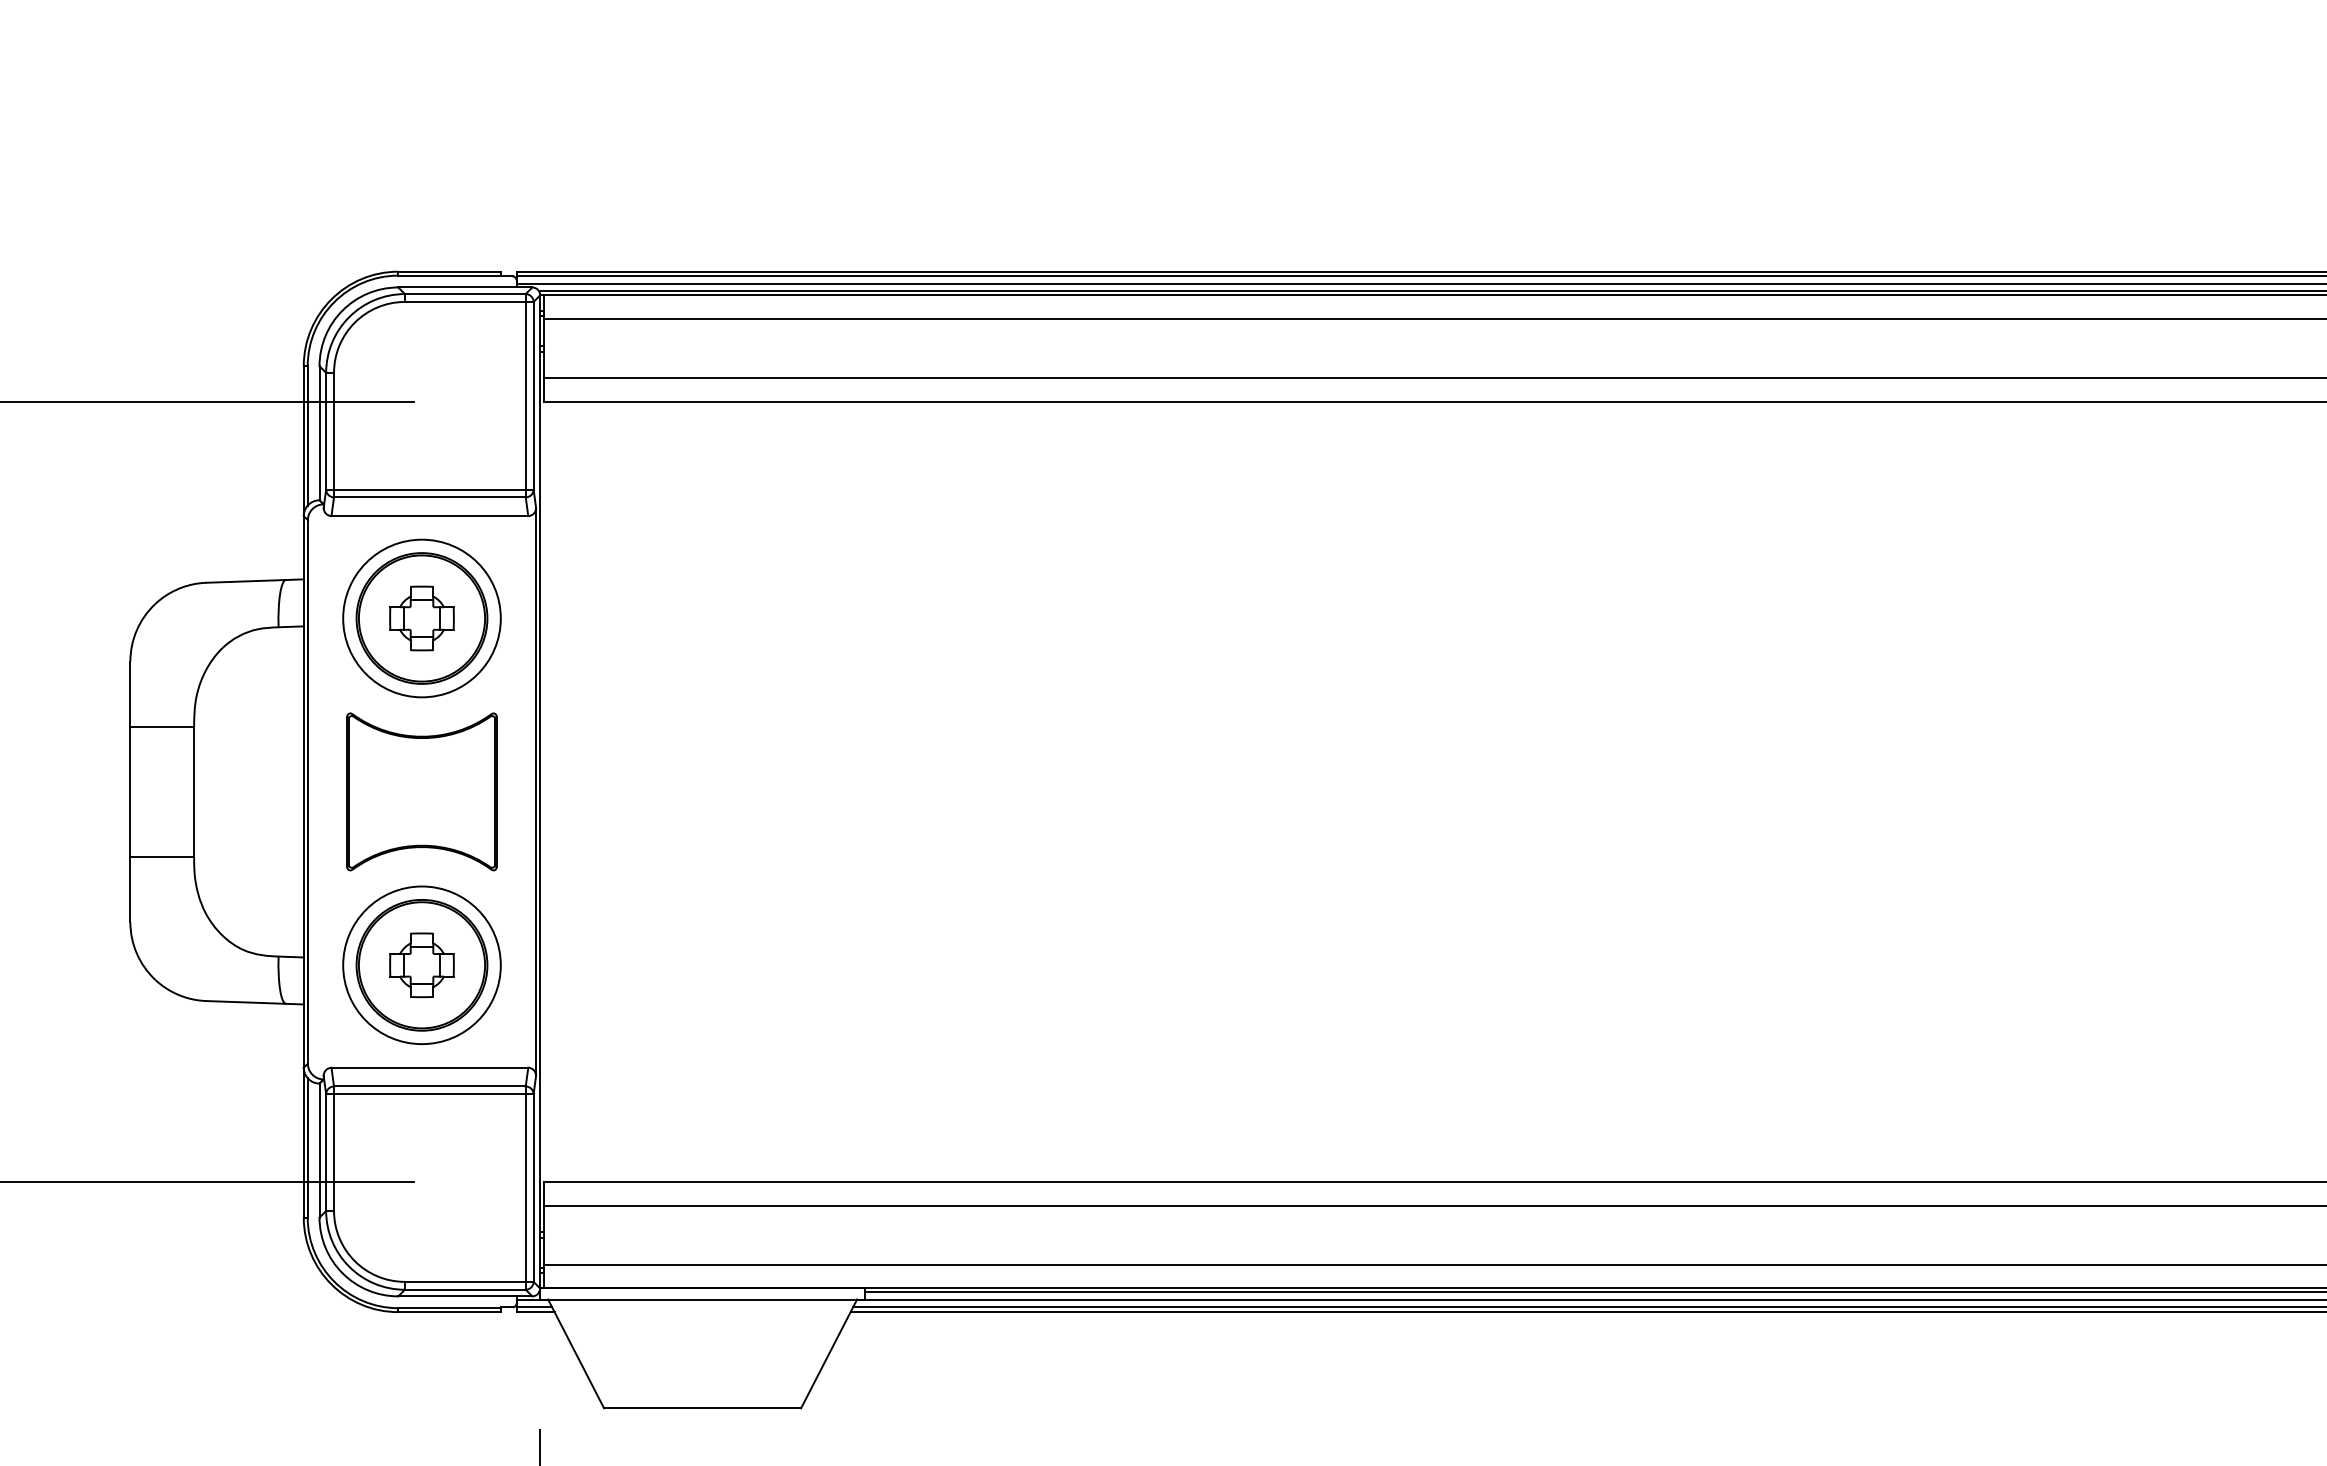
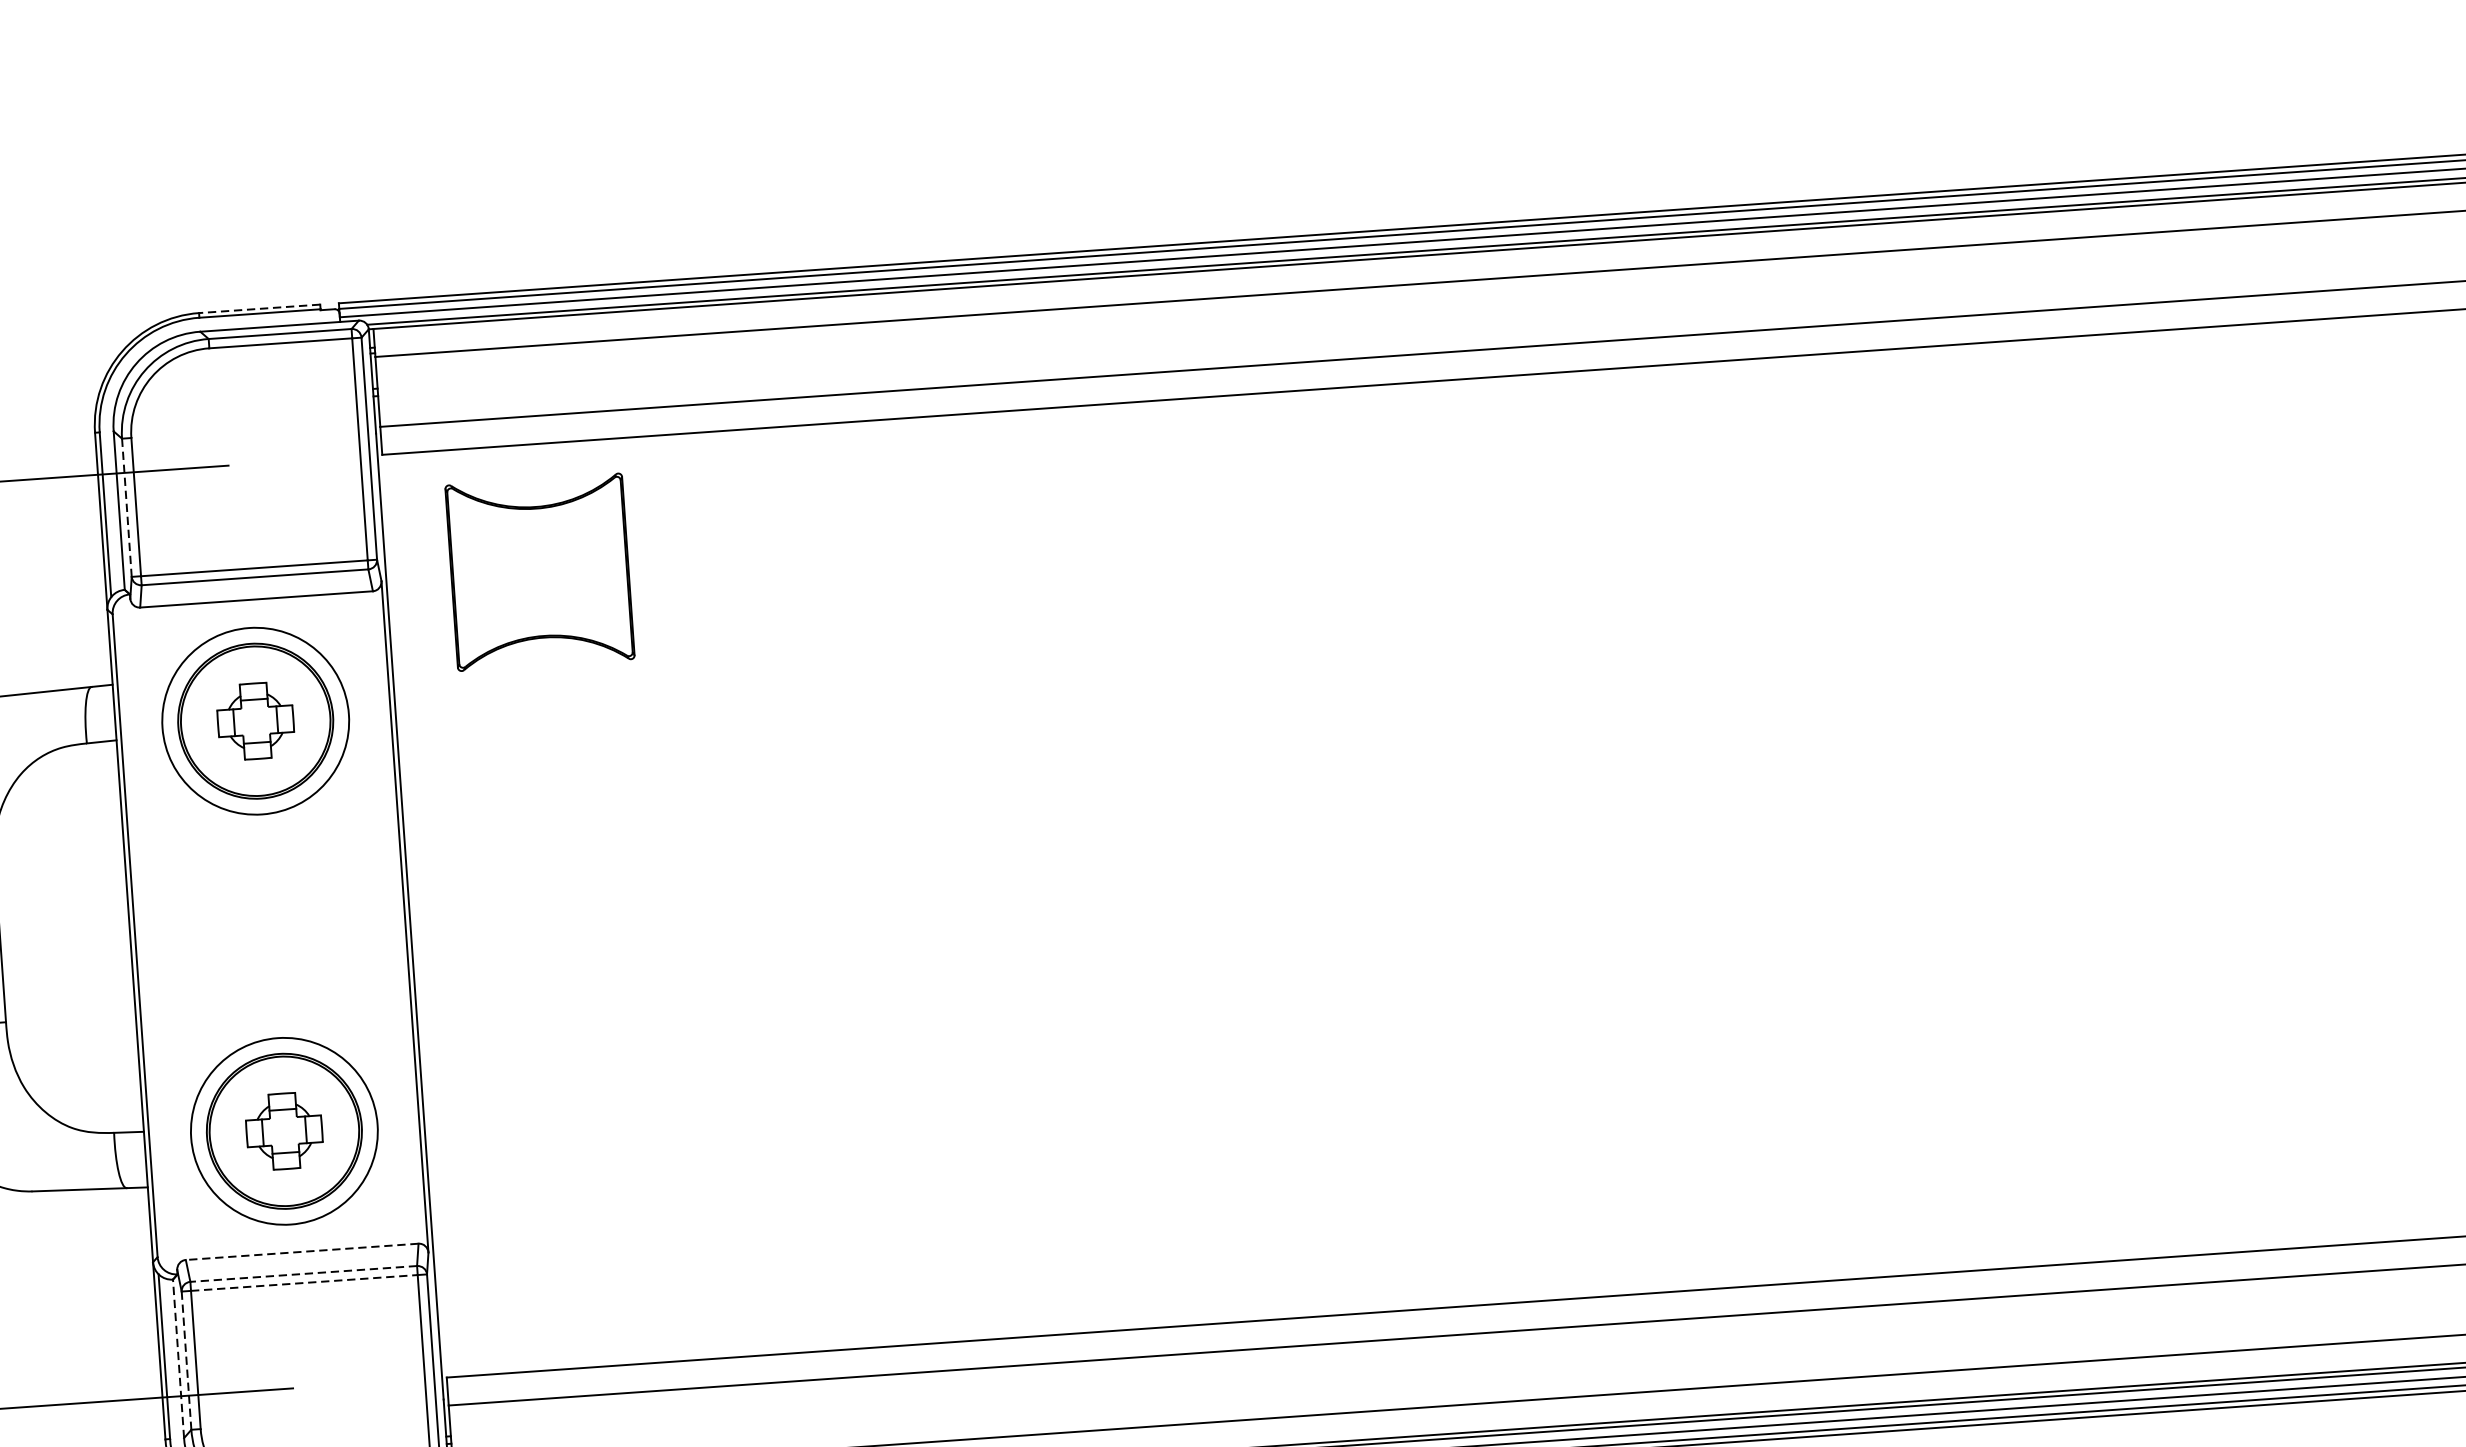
line: (449, 271) -> (259, 308), solid -> dashed
line: (326, 431) -> (127, 507), solid -> dashed
part: (421, 791) -> (539, 571), moved
line: (429, 1067) -> (301, 1251), solid -> dashed
line: (429, 1086) -> (303, 1274), solid -> dashed
line: (429, 1094) -> (303, 1283), solid -> dashed
line: (319, 1150) -> (178, 1358), solid -> dashed
line: (326, 1153) -> (187, 1361), solid -> dashed

